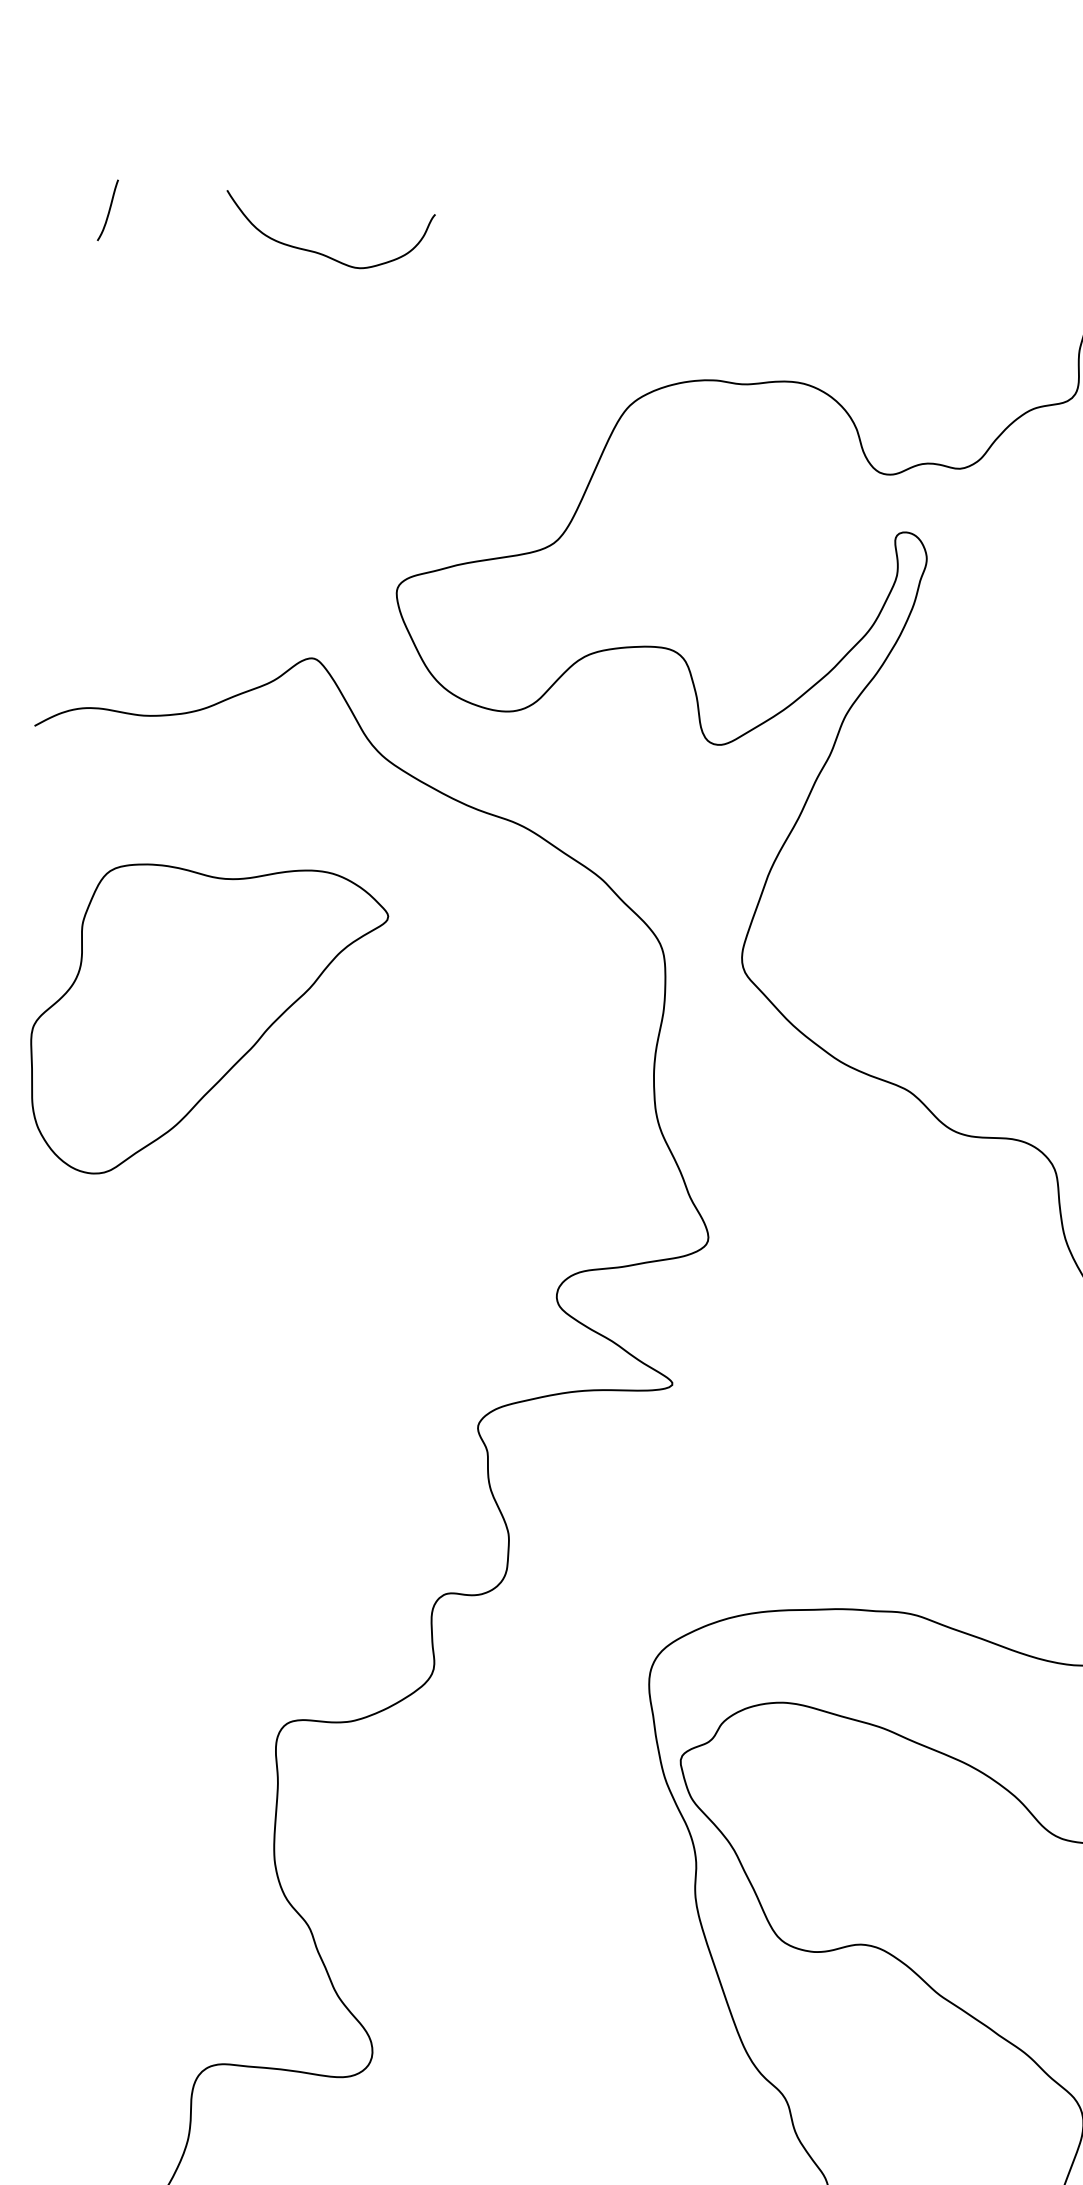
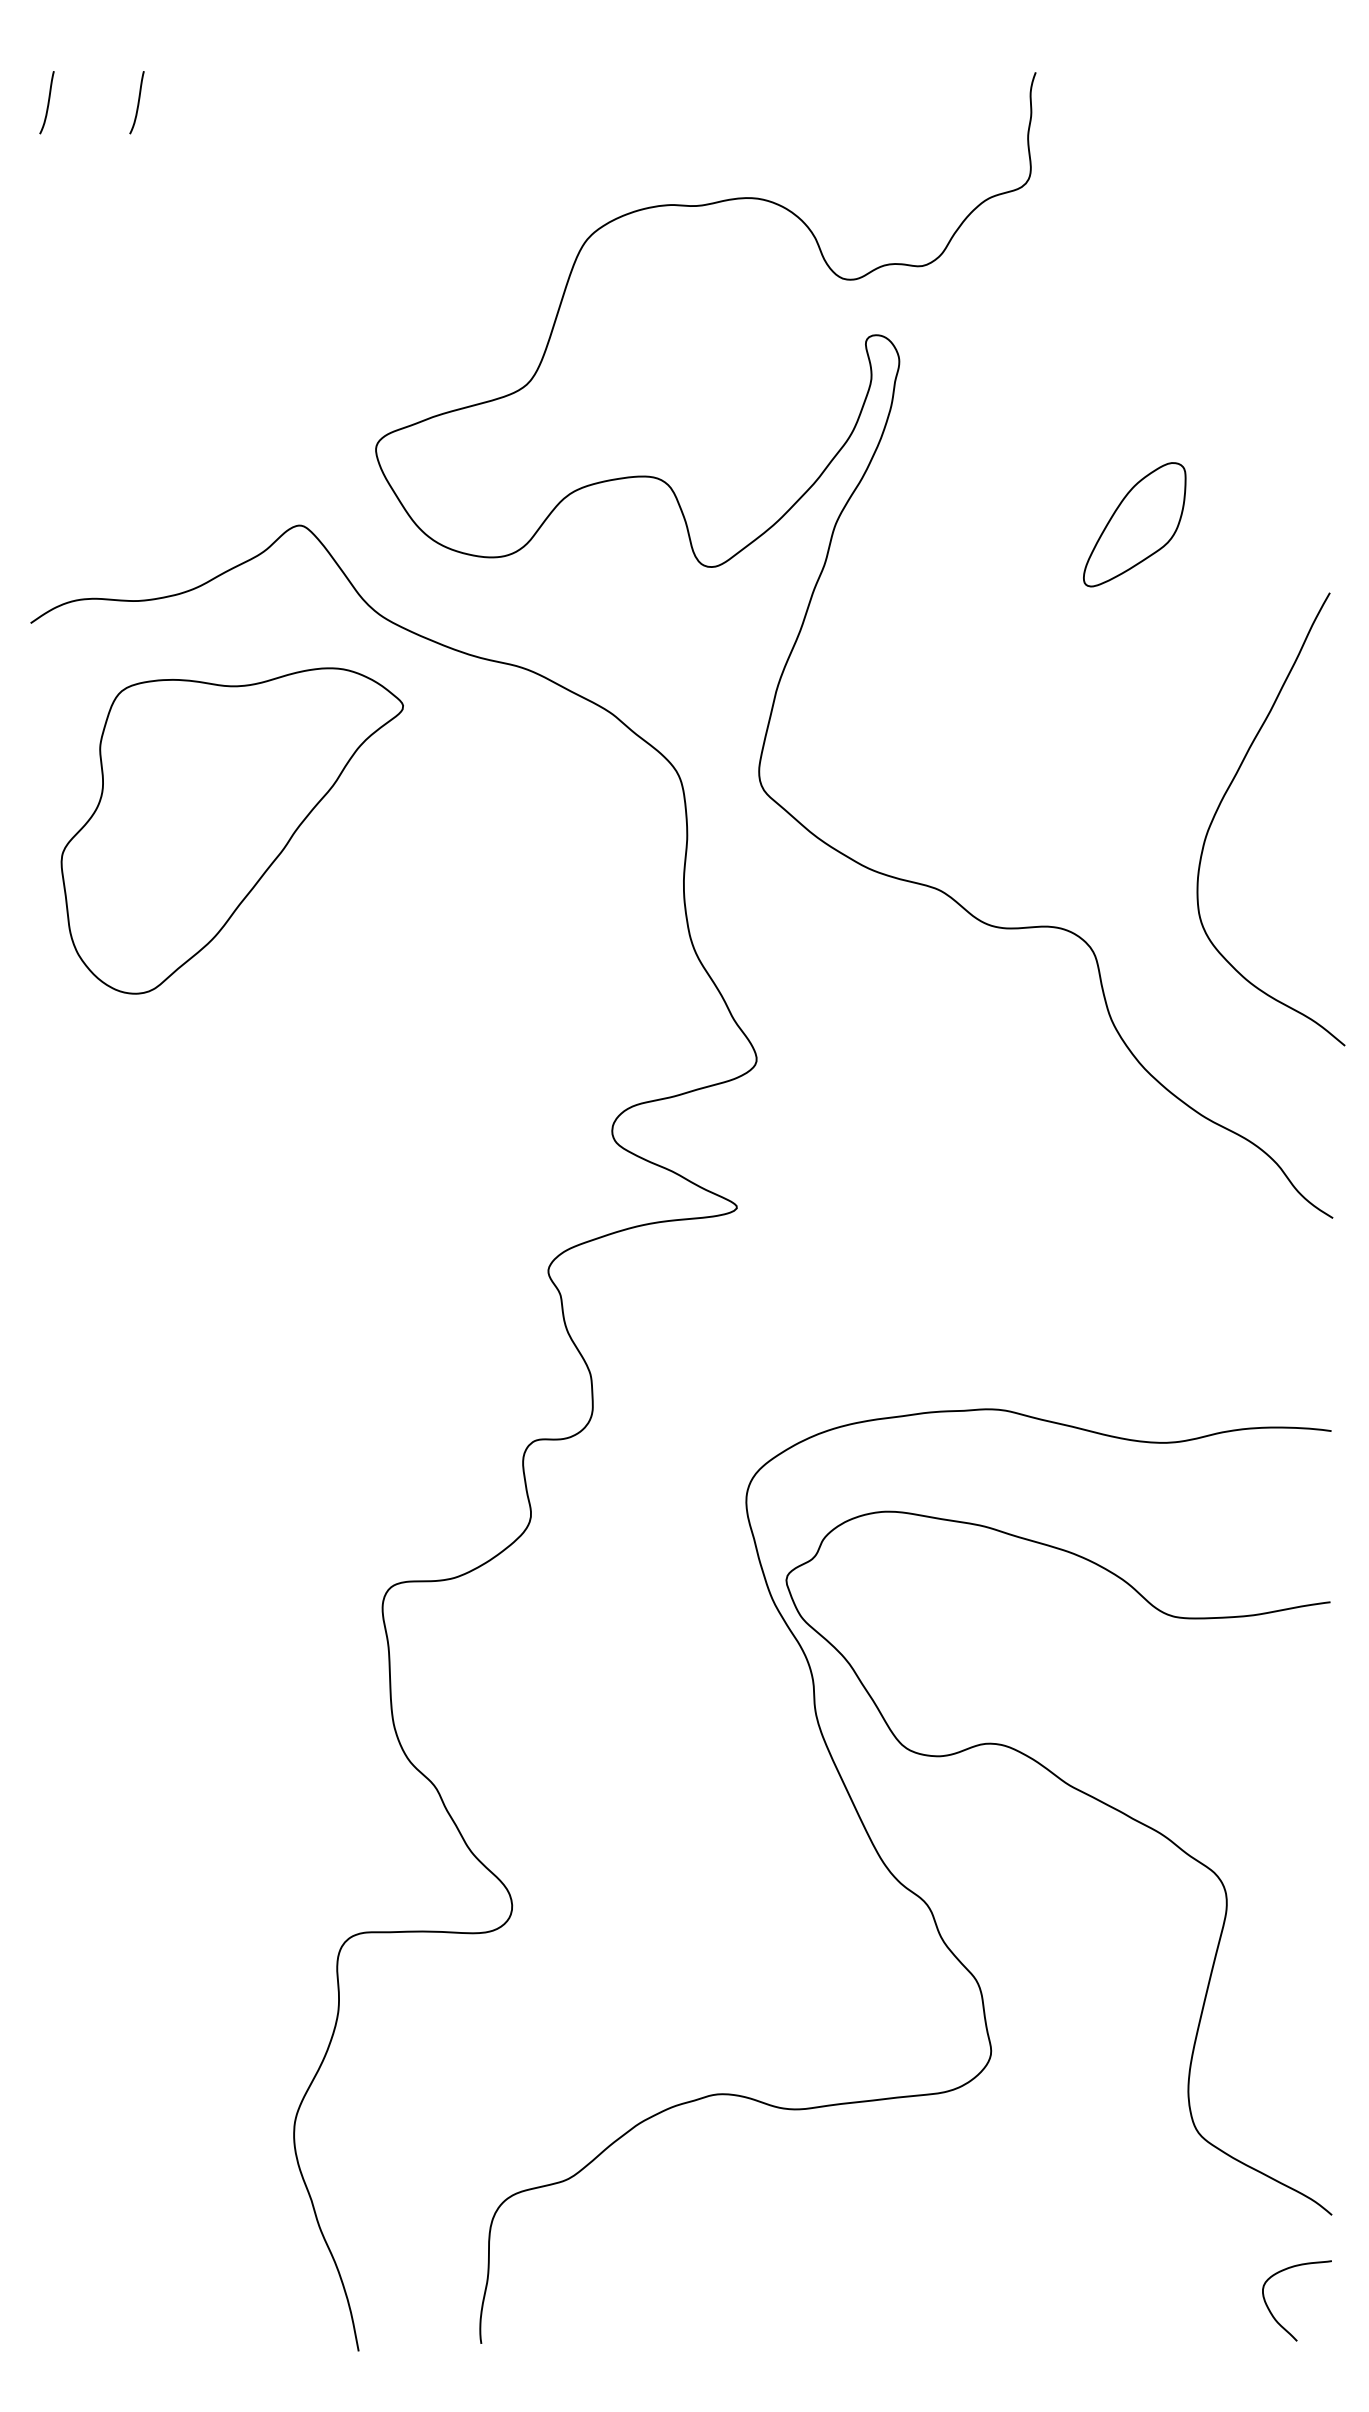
curve: (197, 220) -> (137, 102), added
curve: (321, 252) -> (263, 121), removed
part: (203, 1021) -> (231, 830), moved

